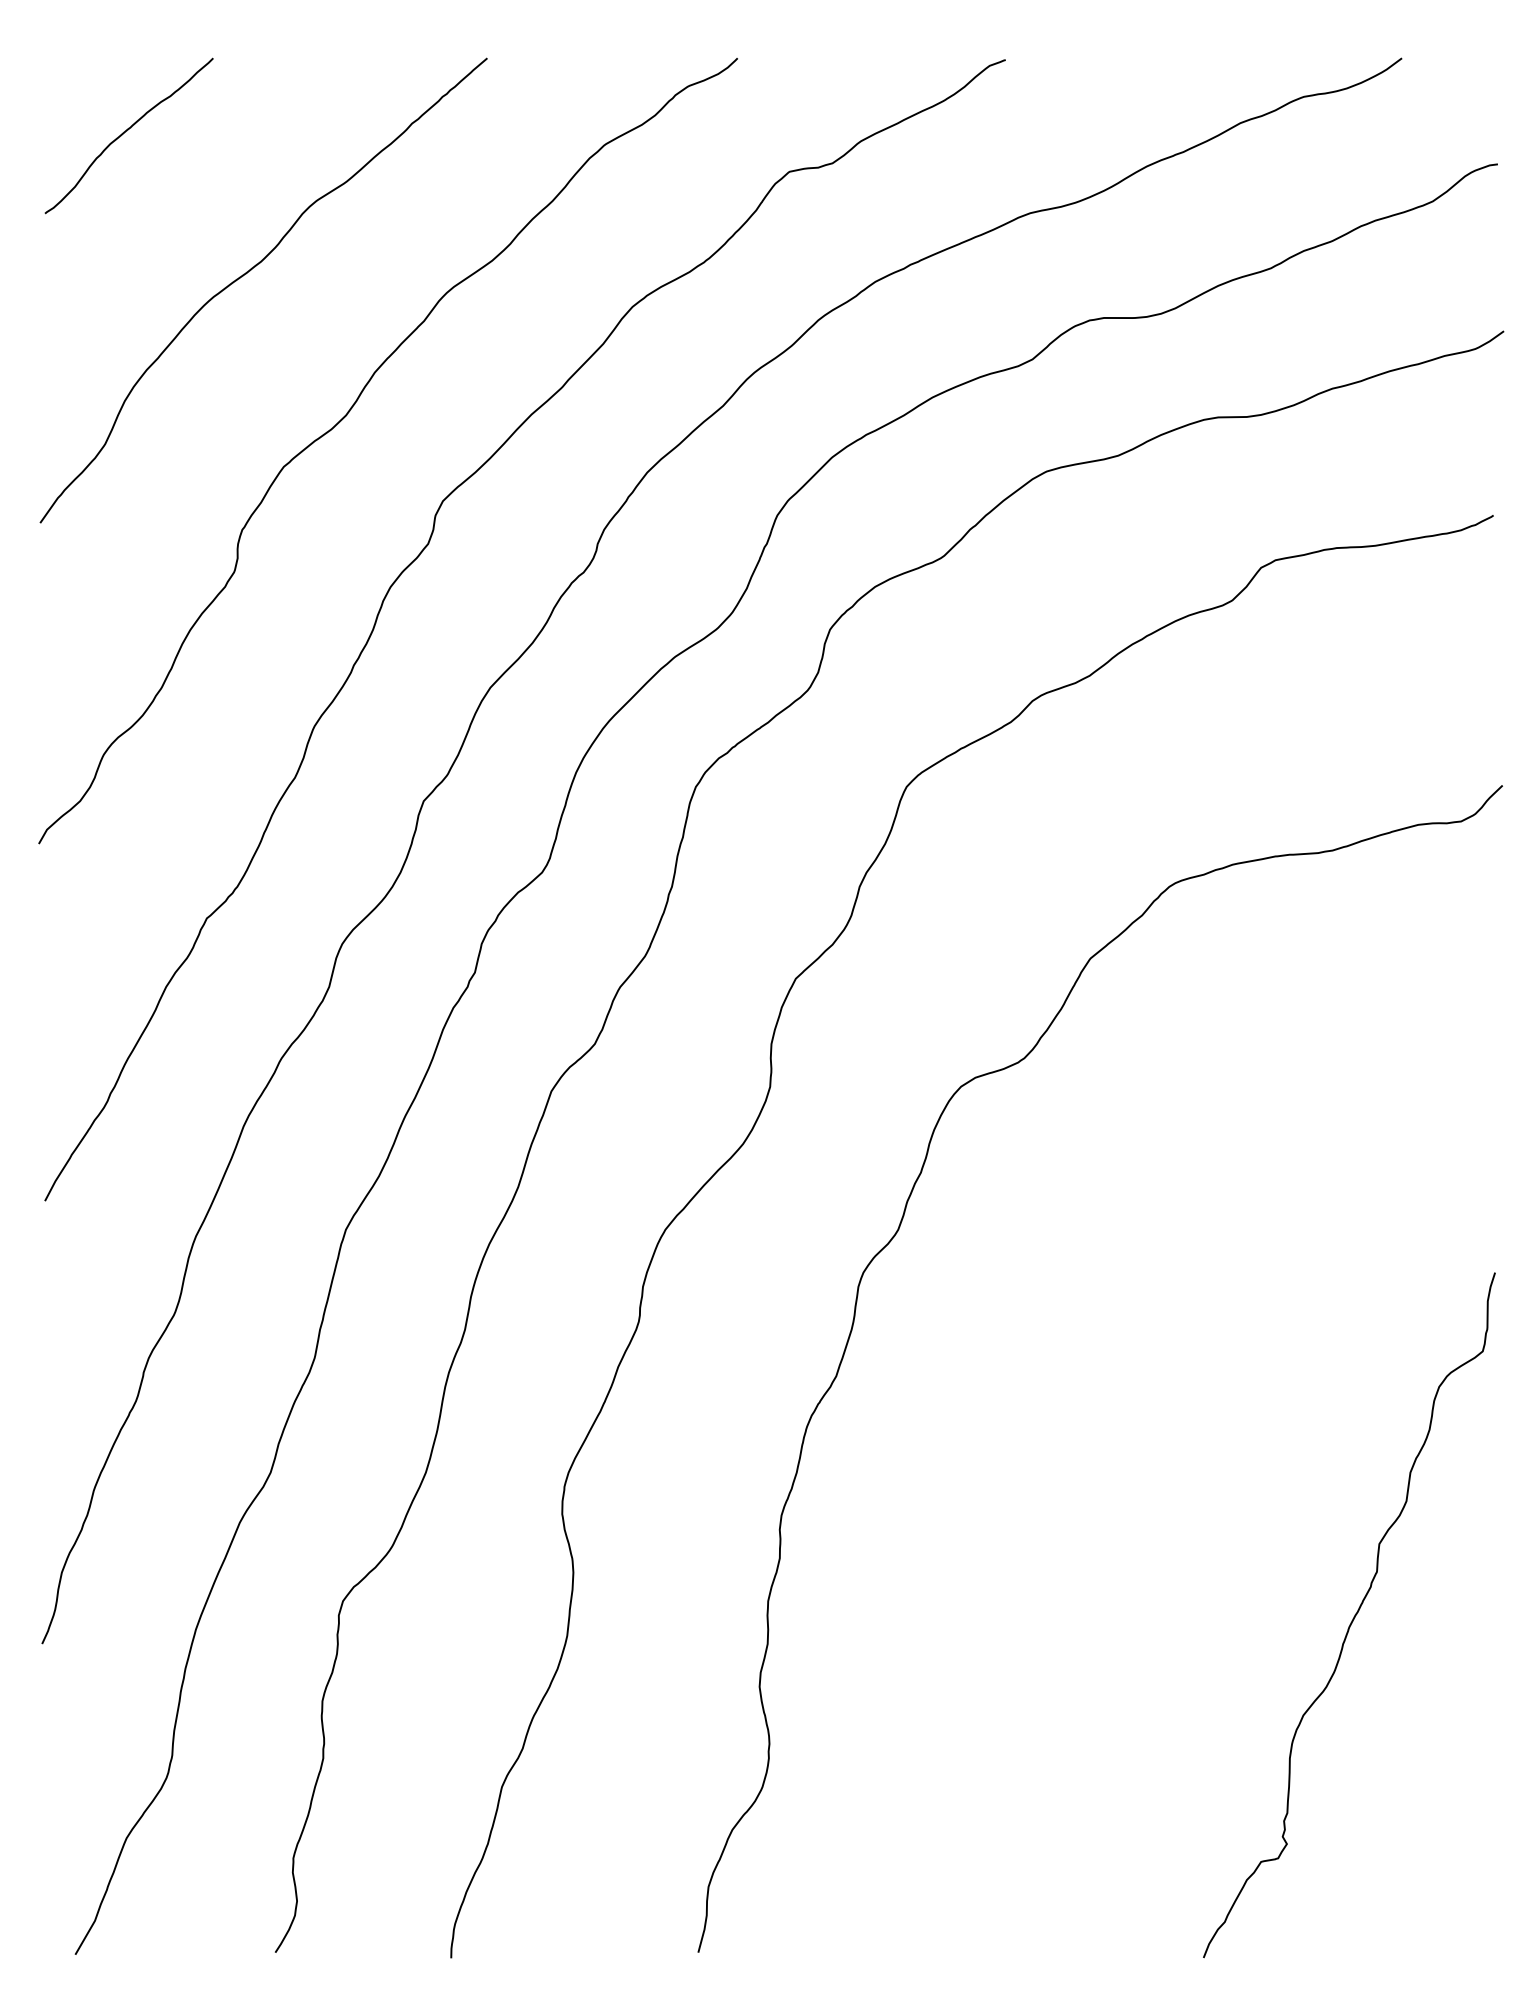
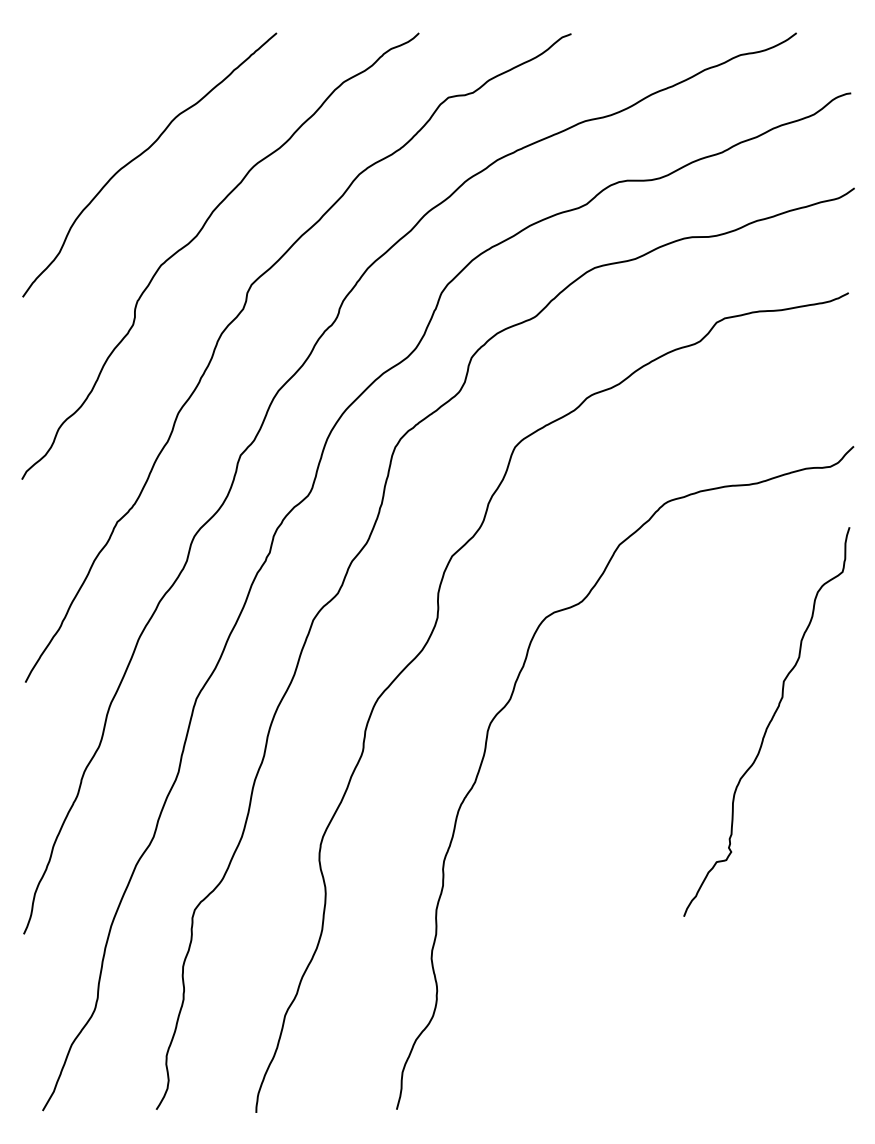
curve: (127, 131) -> (72, 74), removed
curve: (1352, 1617) -> (768, 723), moved

